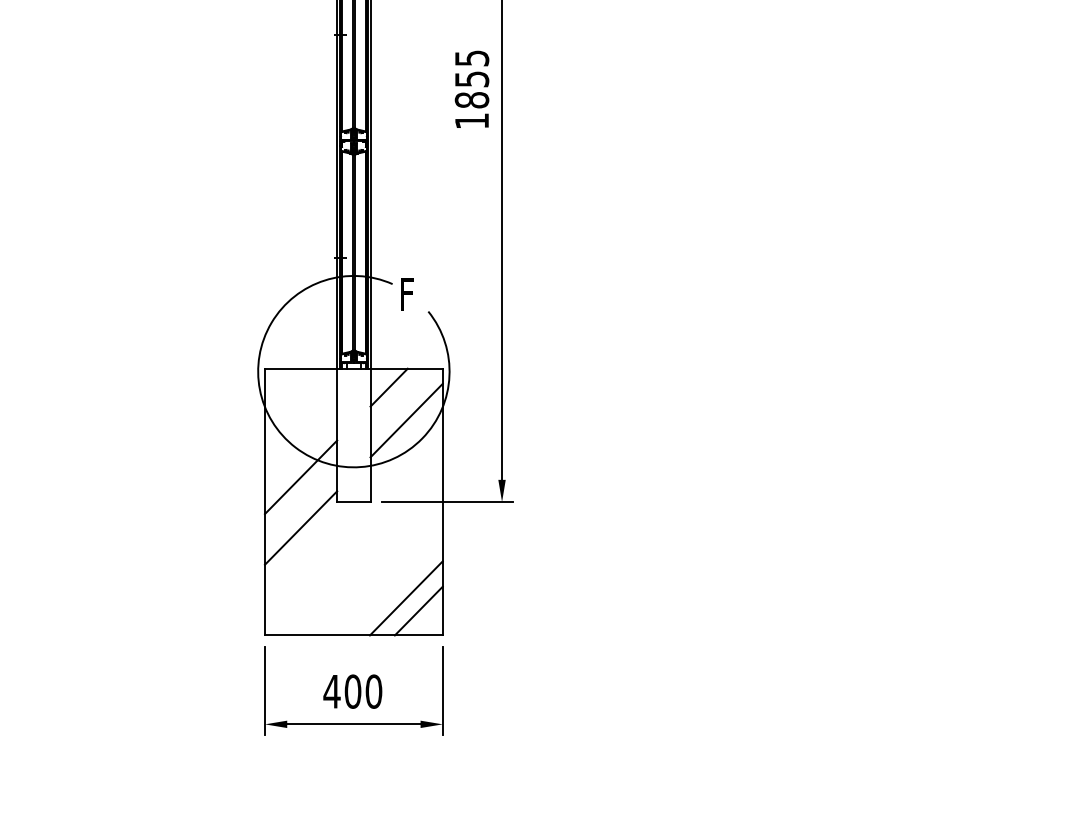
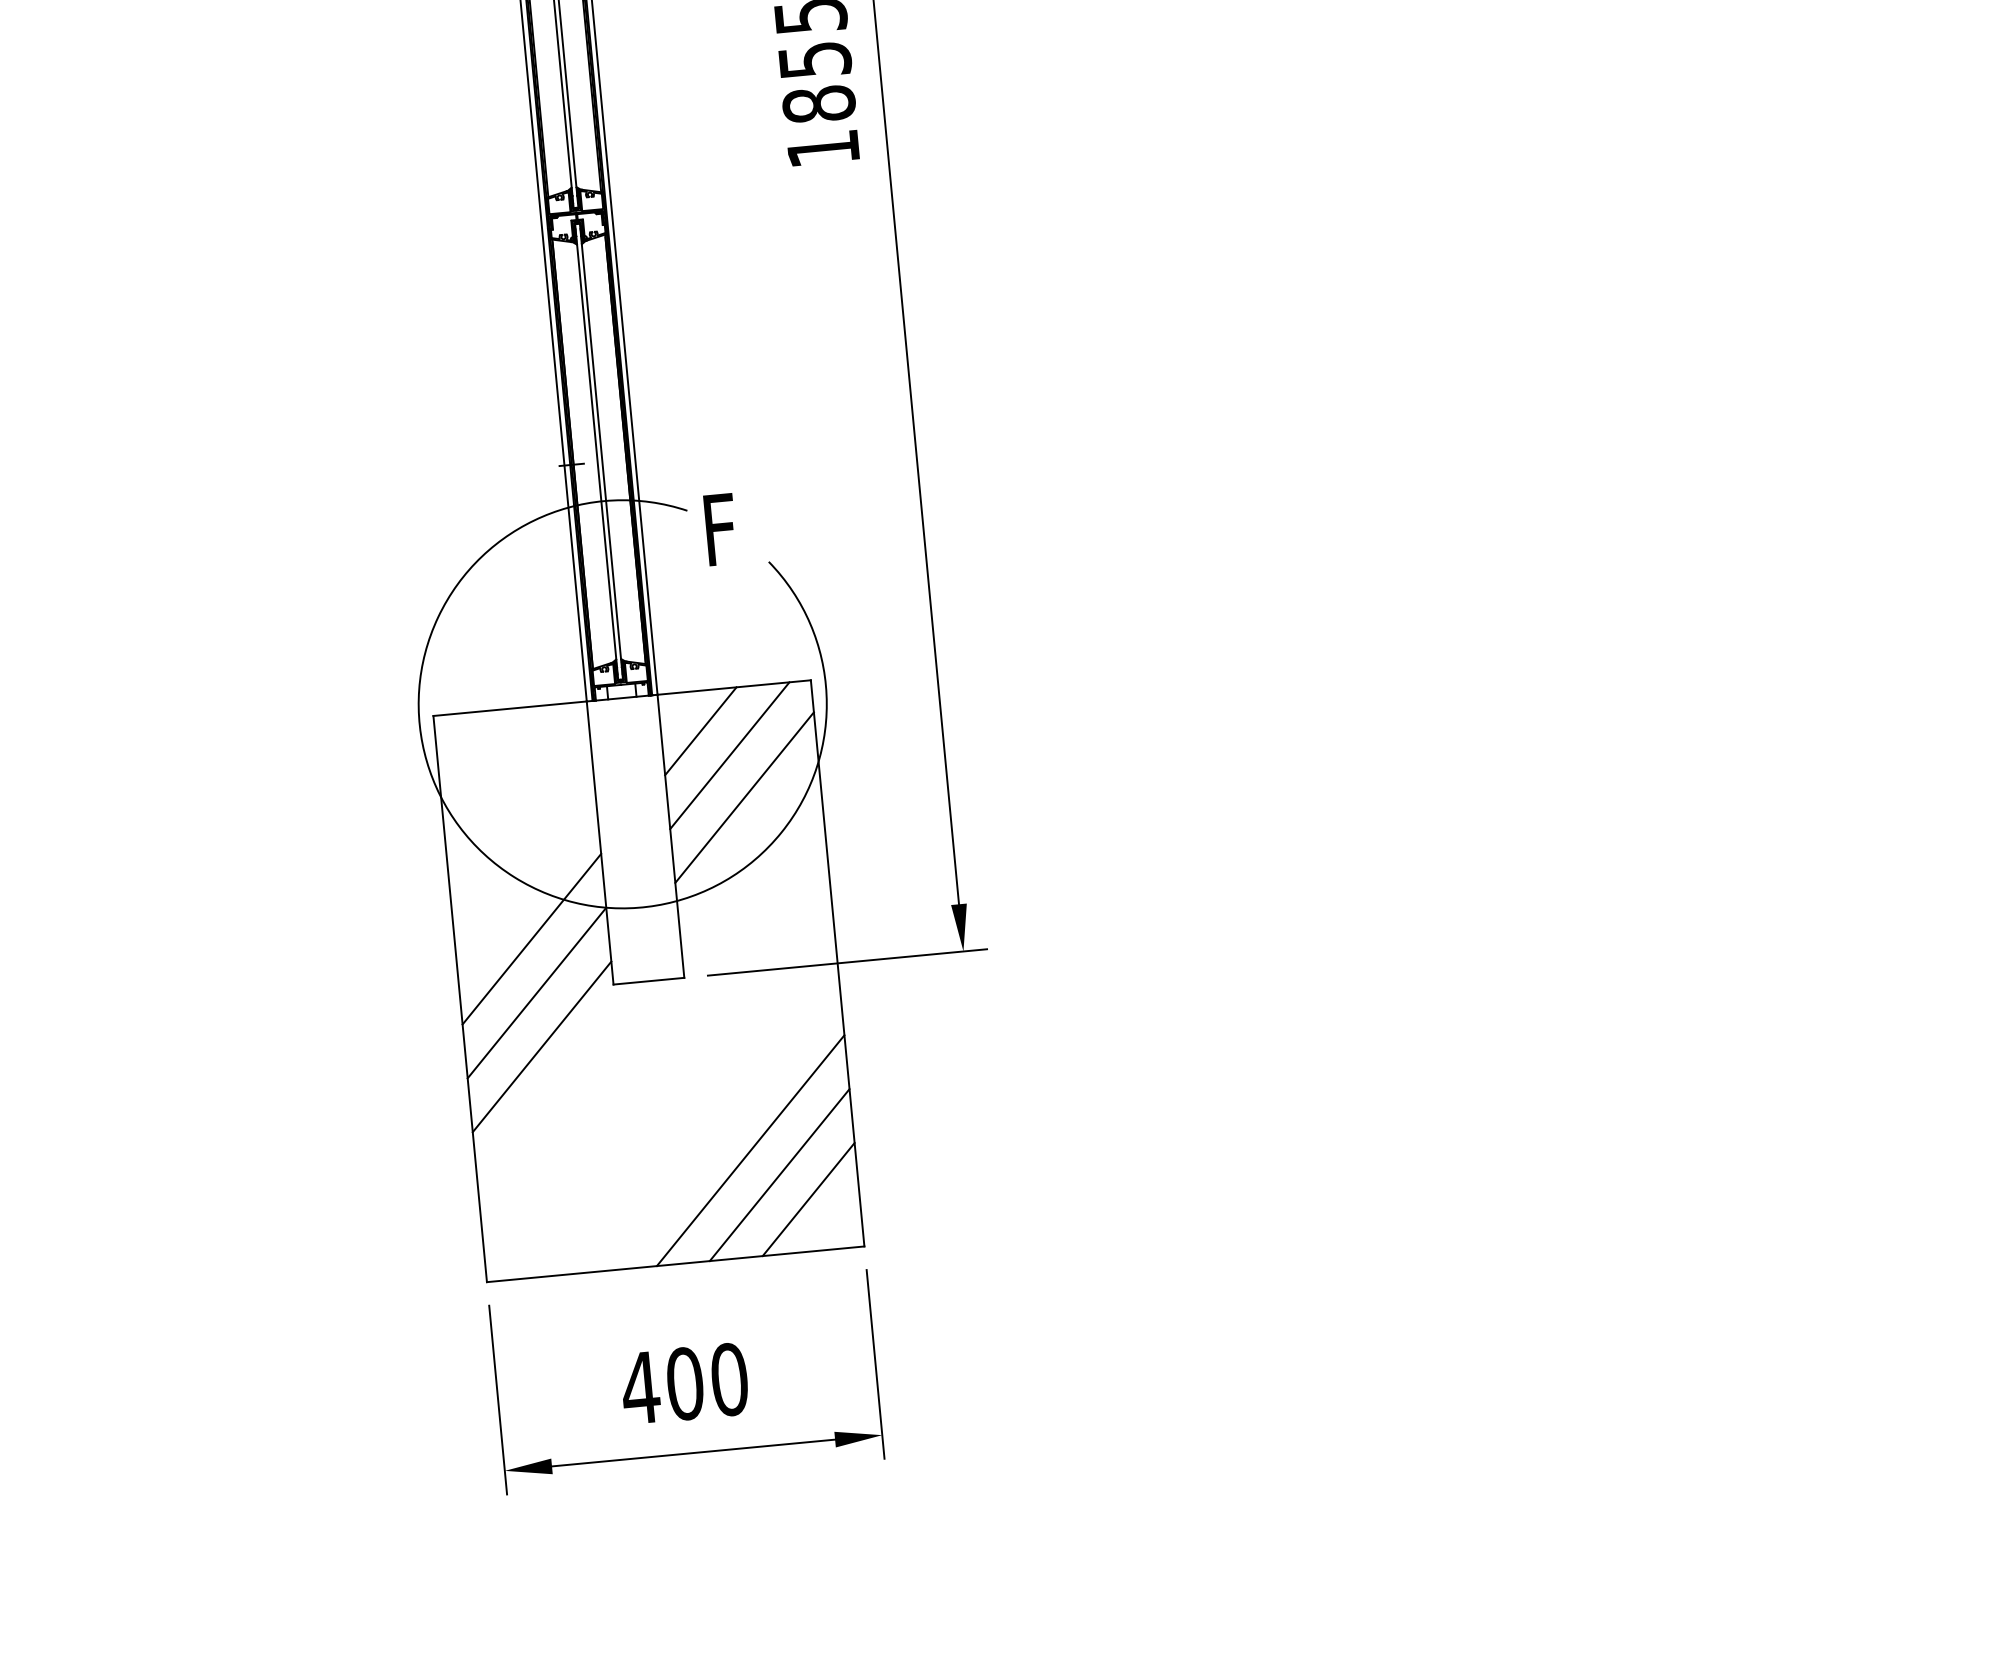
line: (401, 399) -> (729, 753), added
line: (300, 502) -> (535, 992), added
line: (393, 585) -> (749, 1150), added

